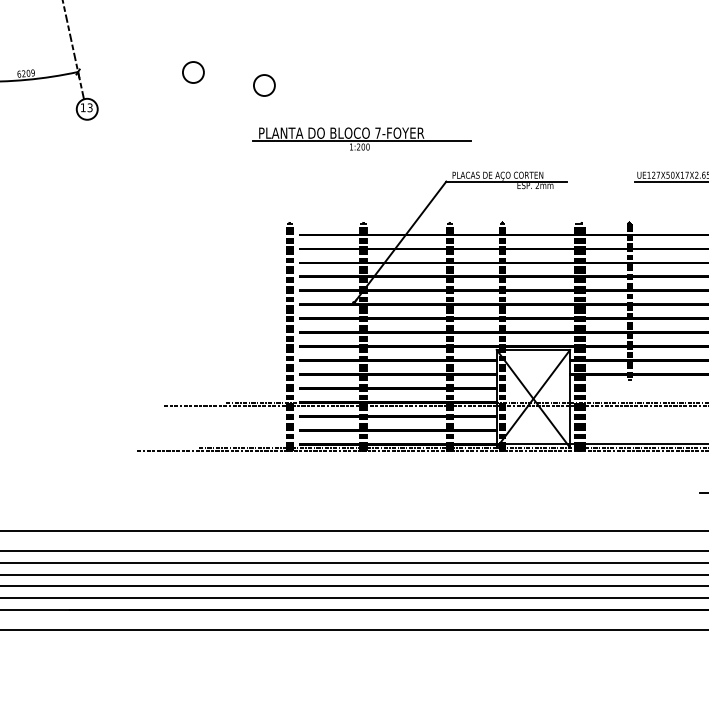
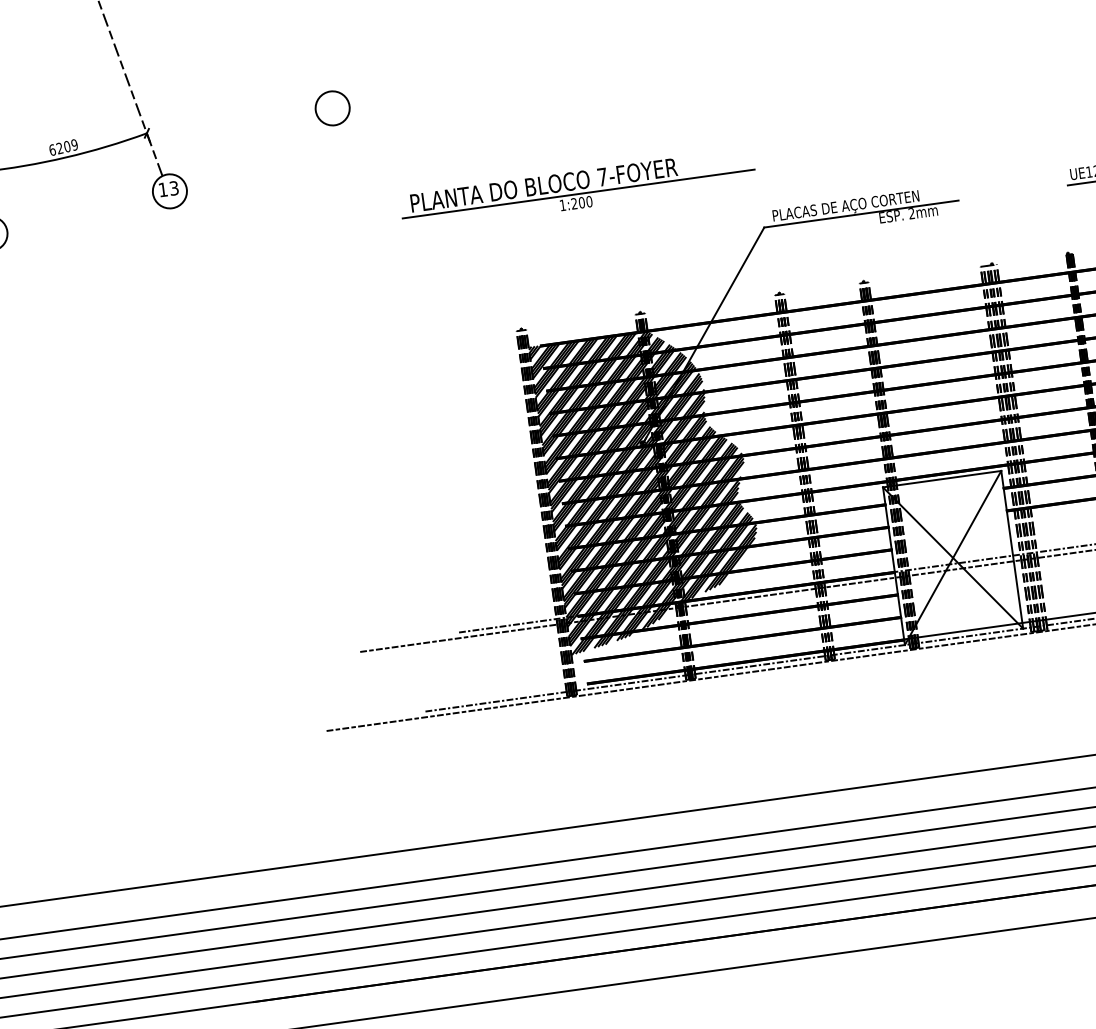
circle: (264, 85) -> (450, 113), removed
part: (361, 138) -> (577, 189), moved
hatch: (354, 329) -> (649, 486), added

